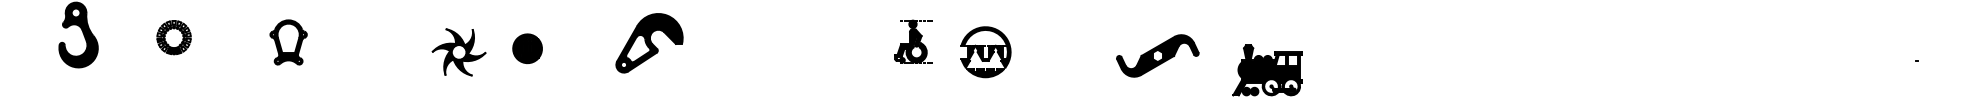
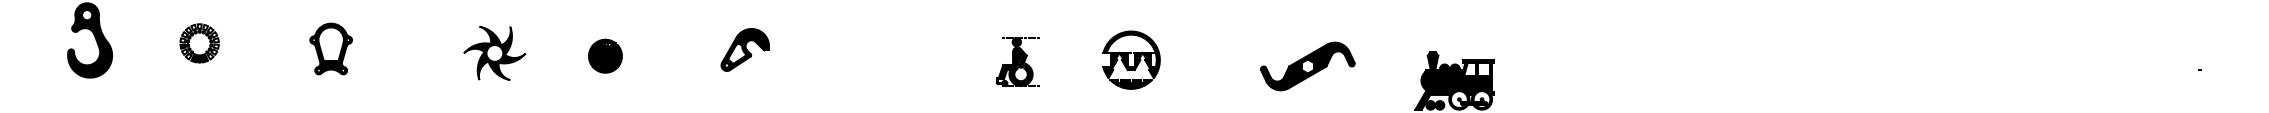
part: (913, 41) -> (1017, 61), moved
part: (648, 42) -> (744, 49), size x0.62
part: (458, 51) -> (494, 52), moved
part: (1157, 55) -> (1307, 66), moved

